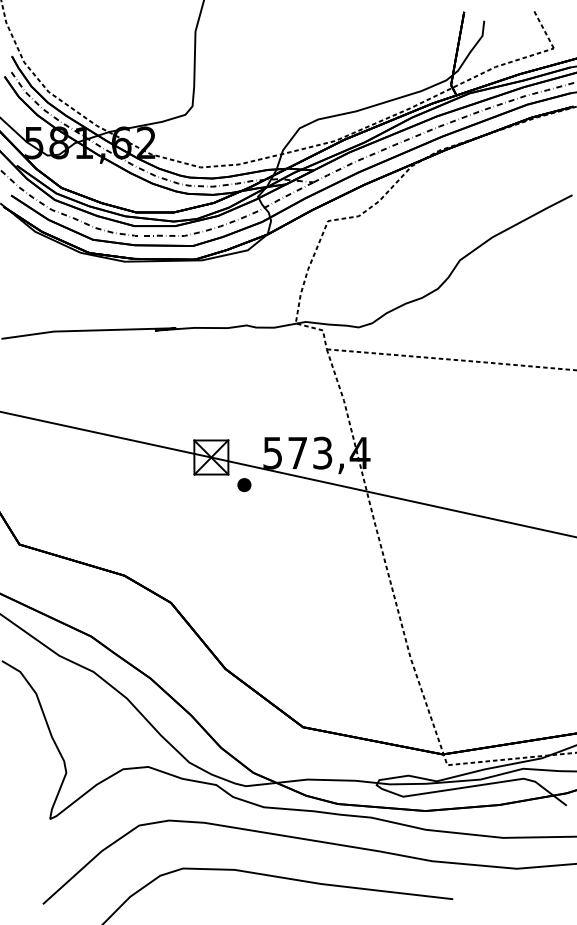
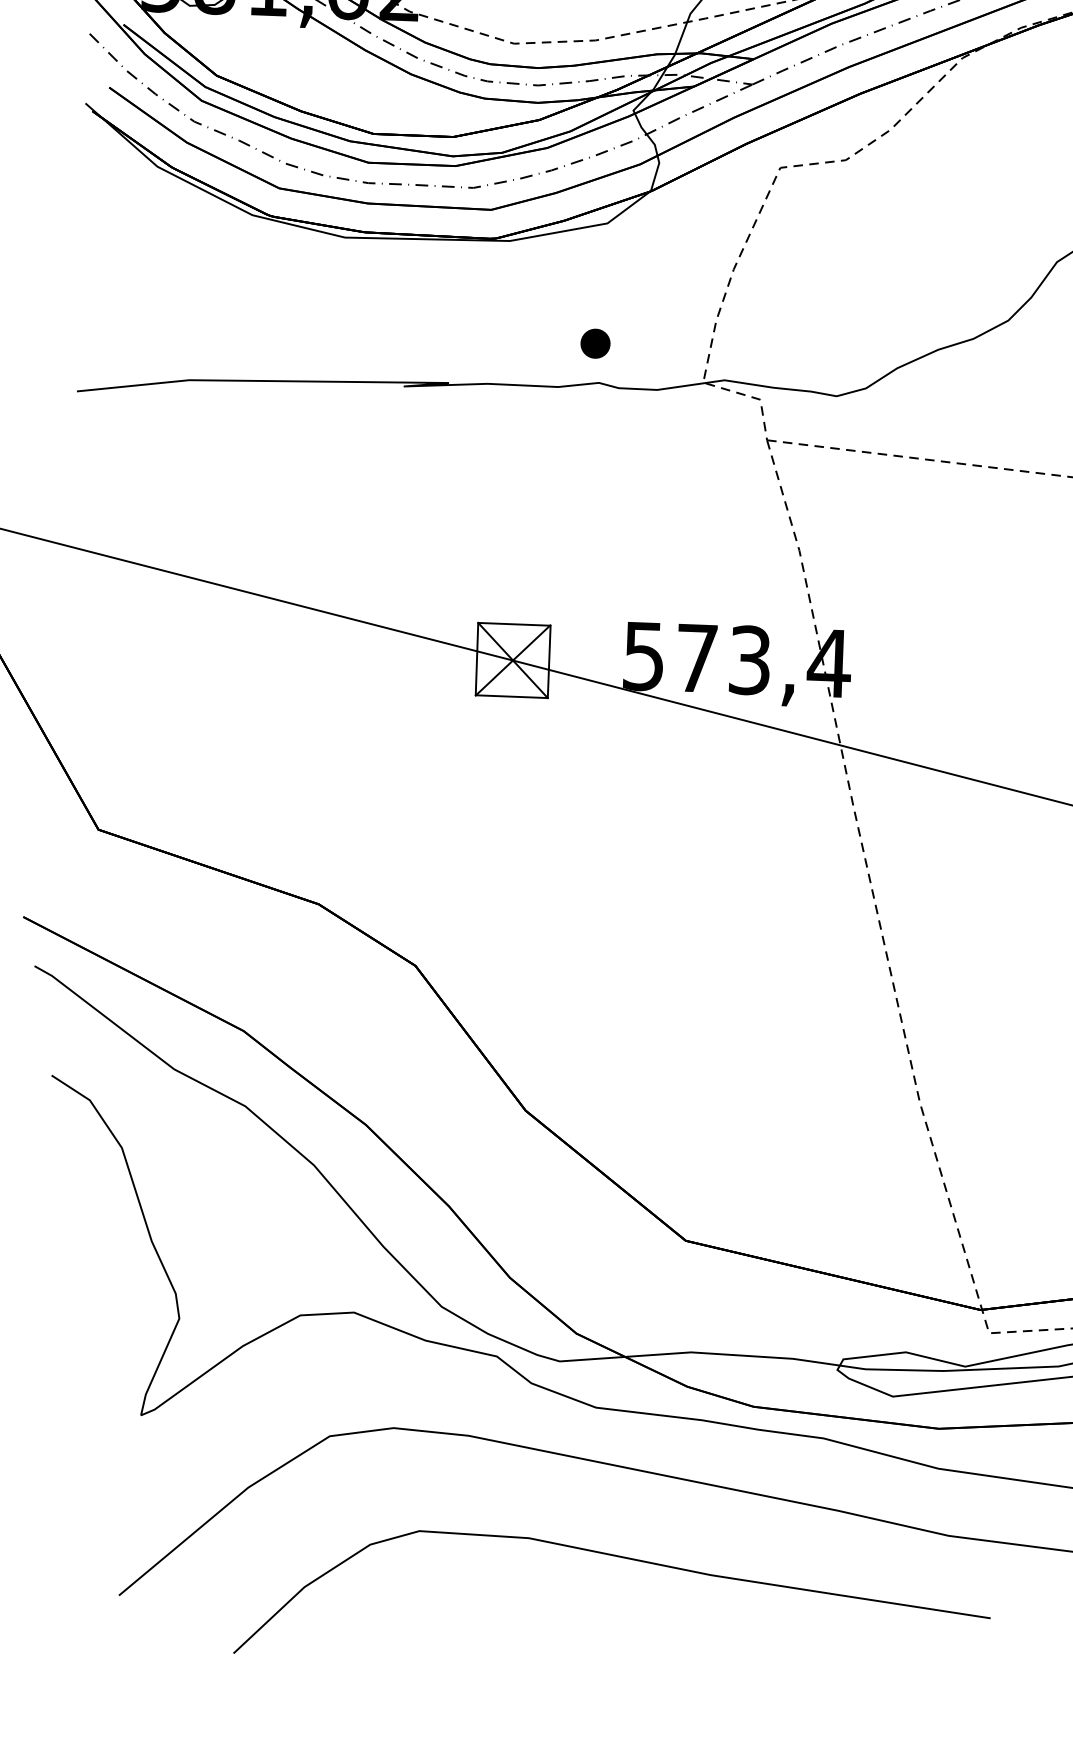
part: (244, 484) -> (595, 342), moved

